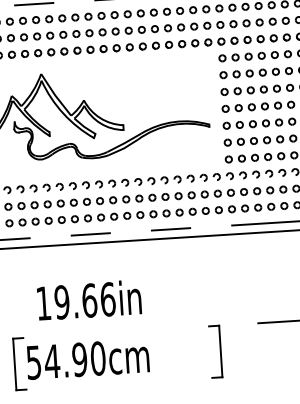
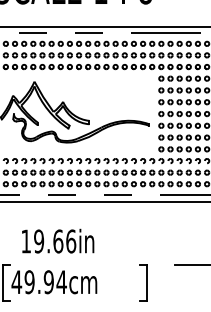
text: (64, 361) -> (38, 282), 54.90cm -> 49.94cm

